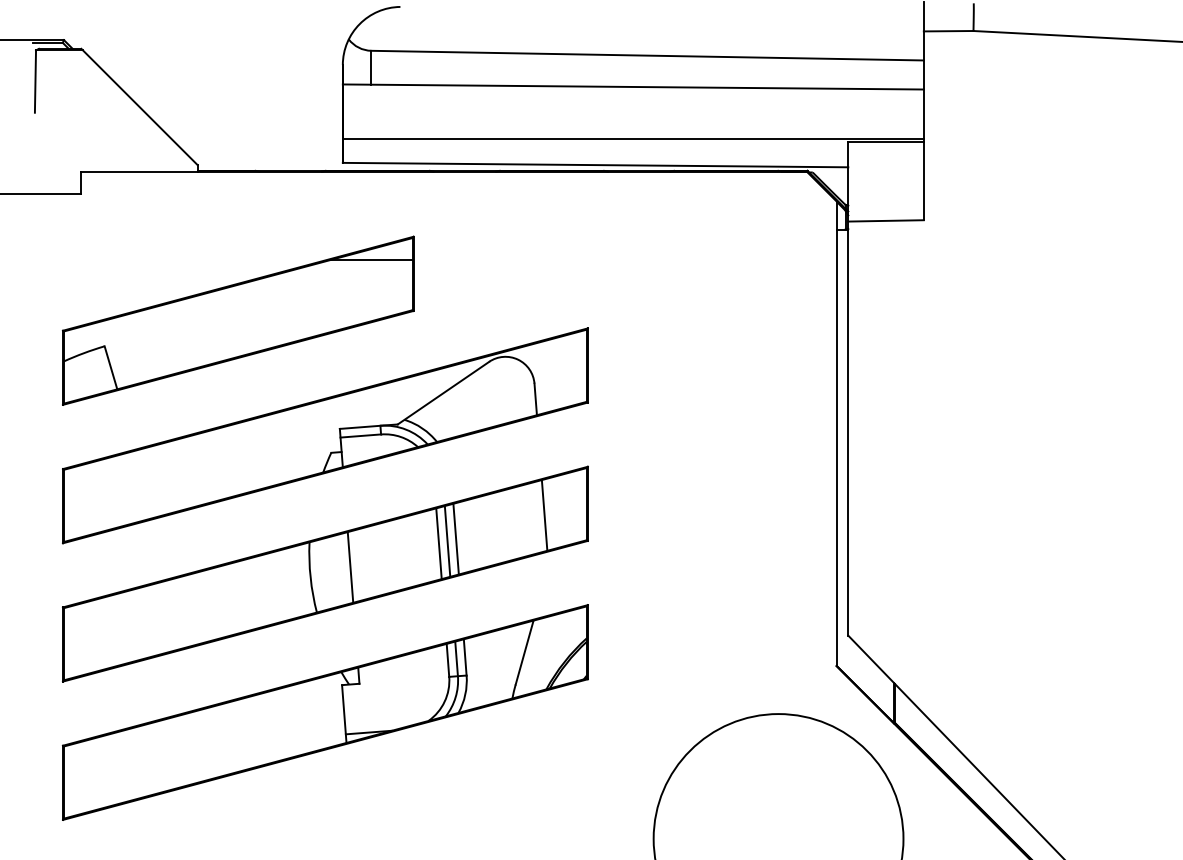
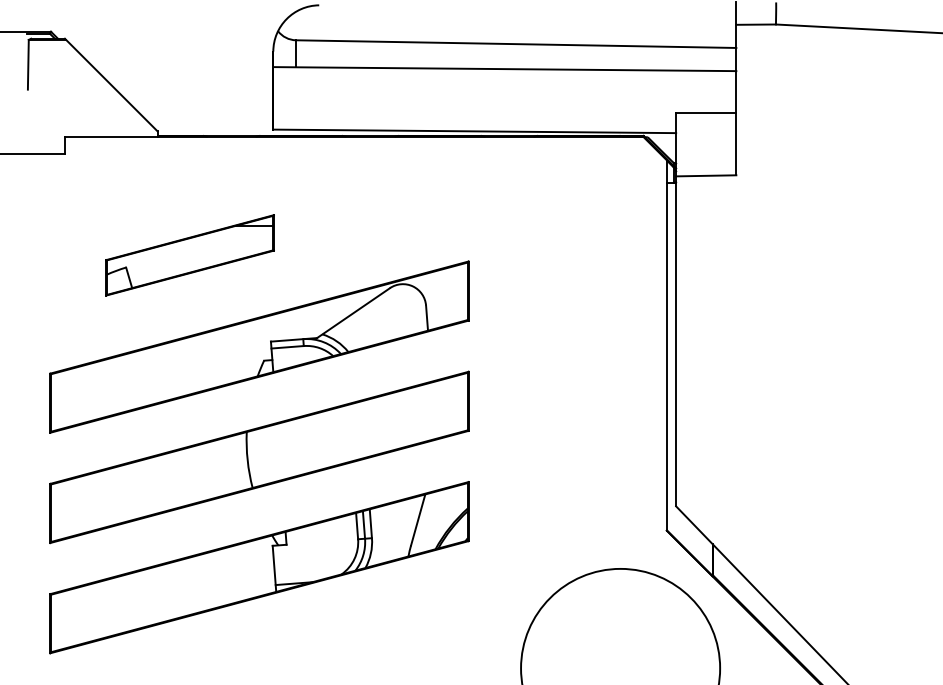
line: (632, 138) -> (504, 110), removed
part: (238, 320) -> (190, 255), size x0.6
line: (544, 515) -> (434, 410), removed
line: (455, 538) -> (363, 428), removed
line: (447, 541) -> (356, 431), removed
line: (438, 543) -> (349, 432), removed
line: (350, 567) -> (279, 452), removed

